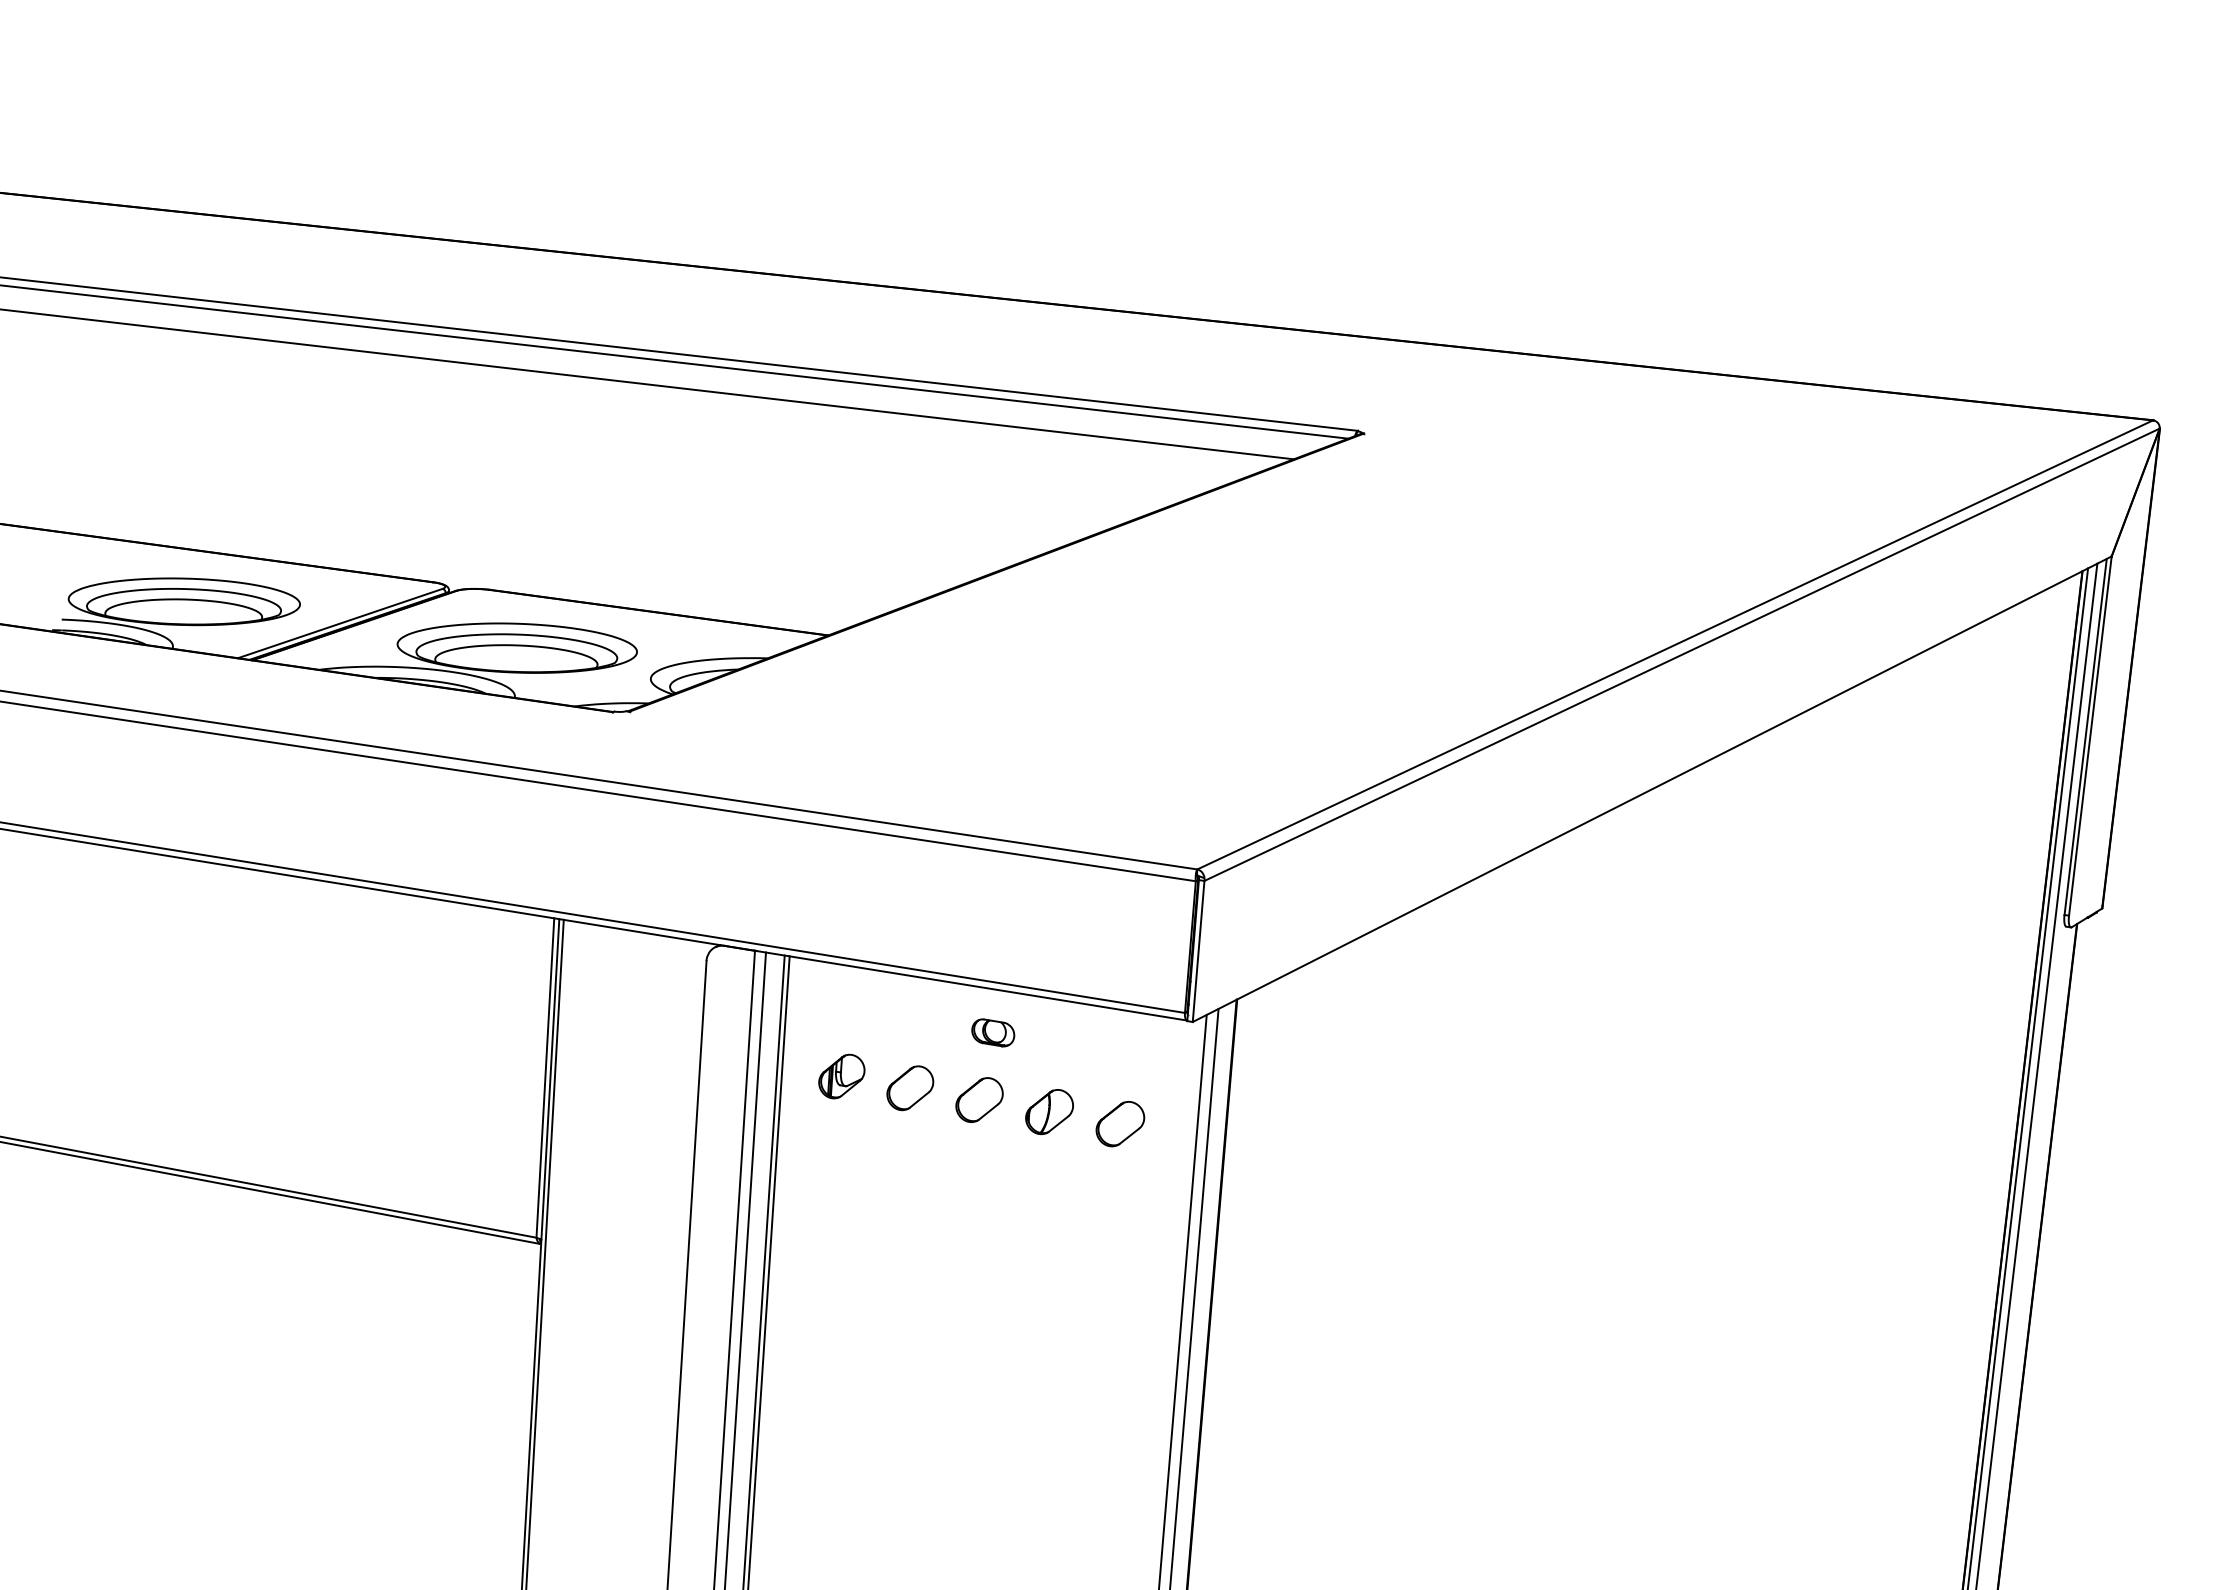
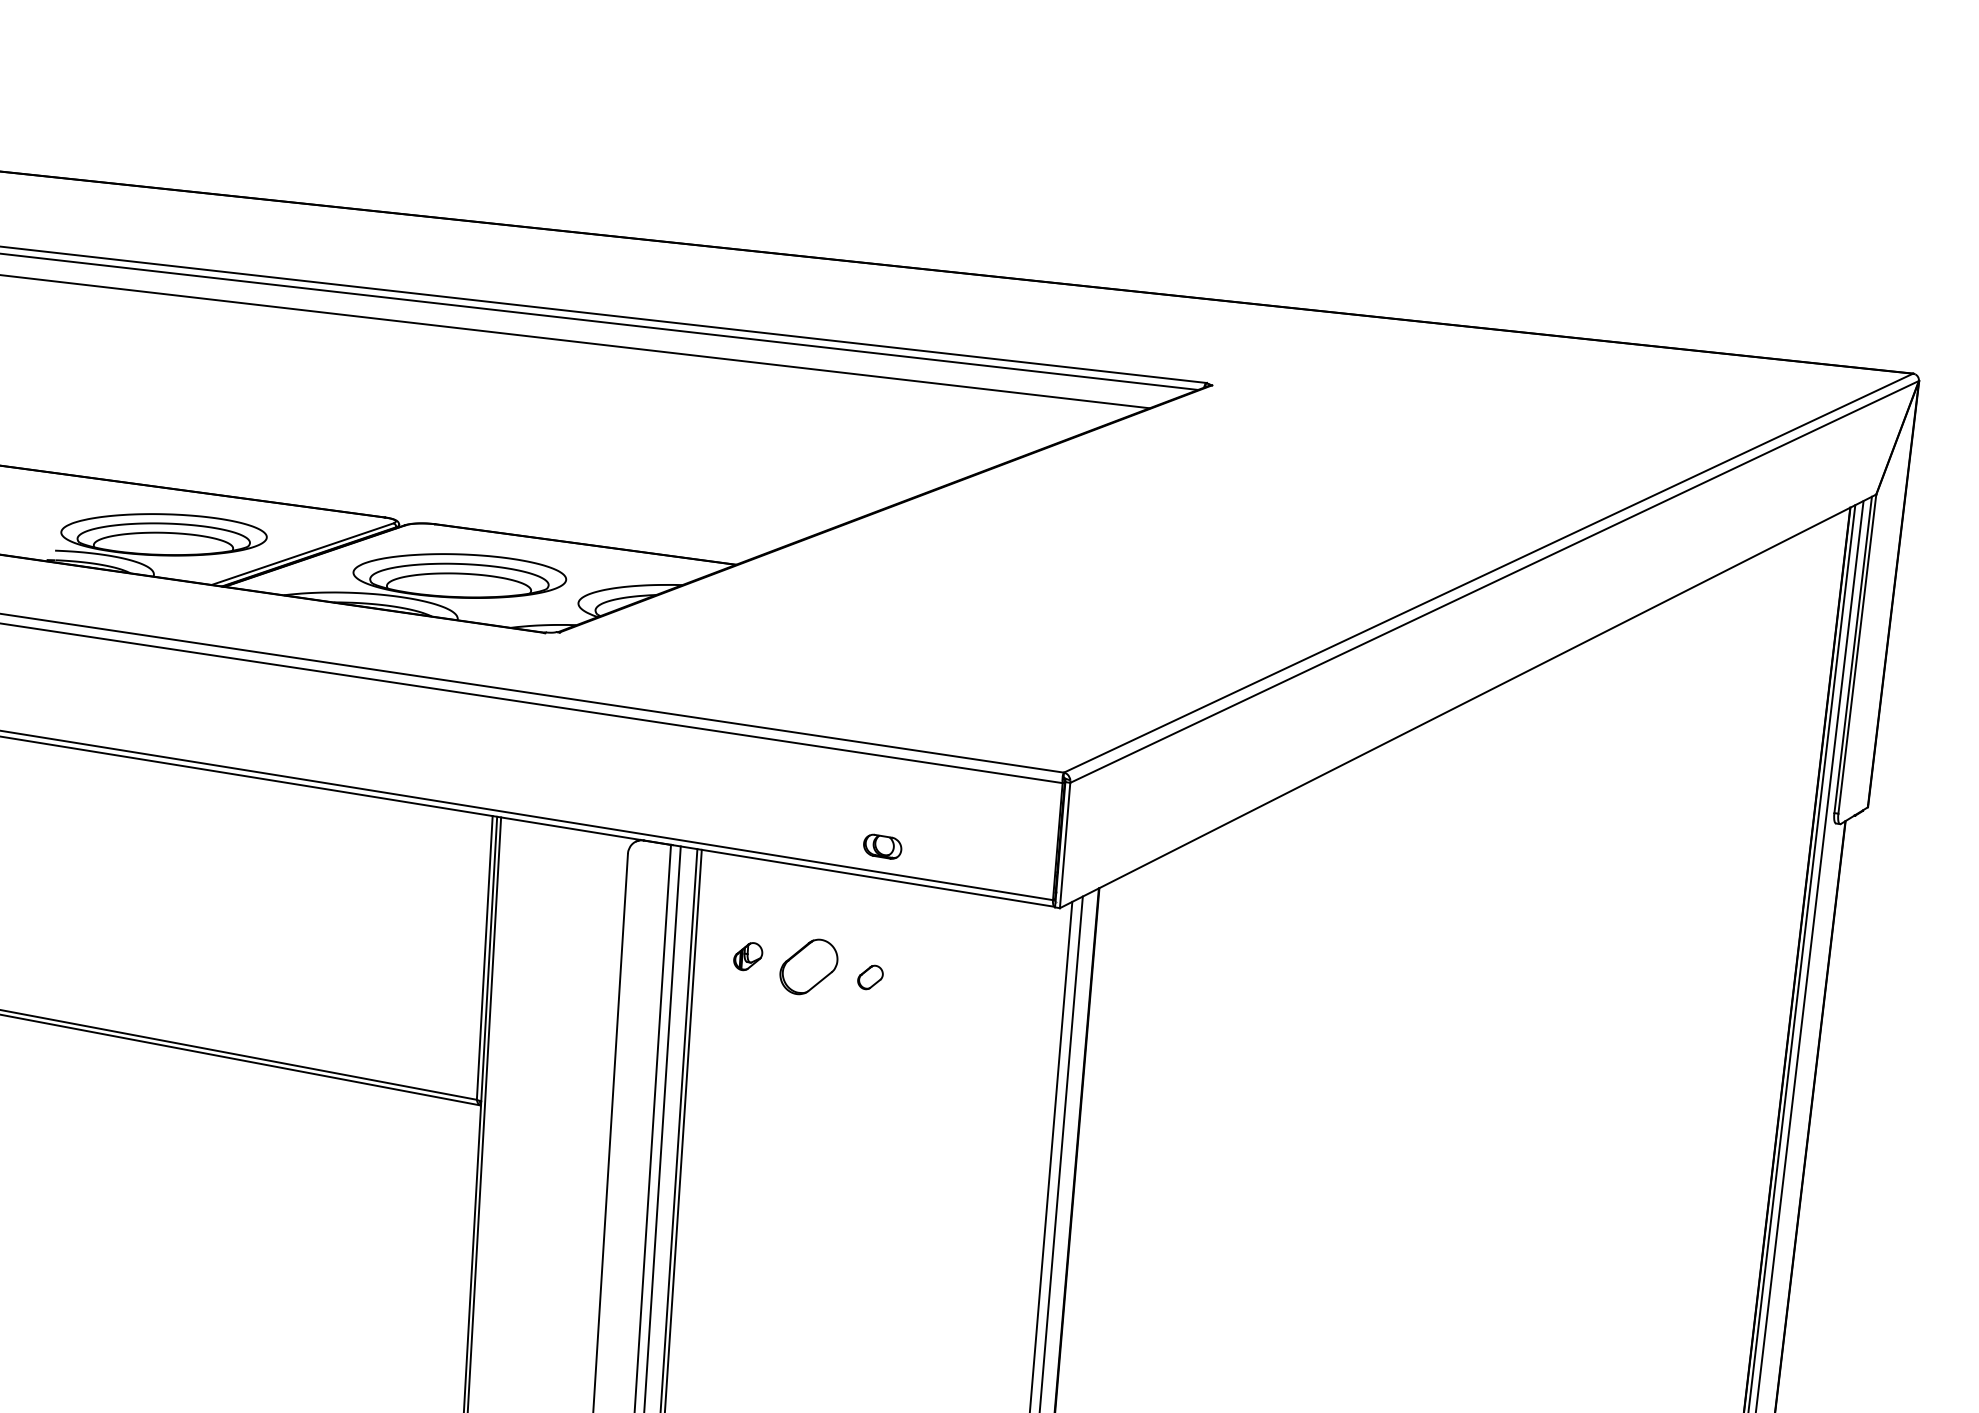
part: (993, 1032) -> (882, 846), moved
part: (841, 1076) -> (747, 956), size x0.7
part: (910, 1088) -> (809, 967), size x1.4
part: (979, 1099) -> (870, 977), size x0.6
part: (1049, 1112) -> (932, 988), removed
part: (1120, 1124) -> (995, 999), removed

